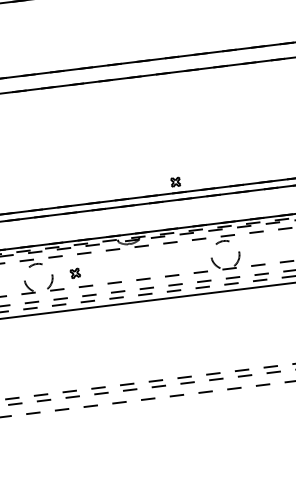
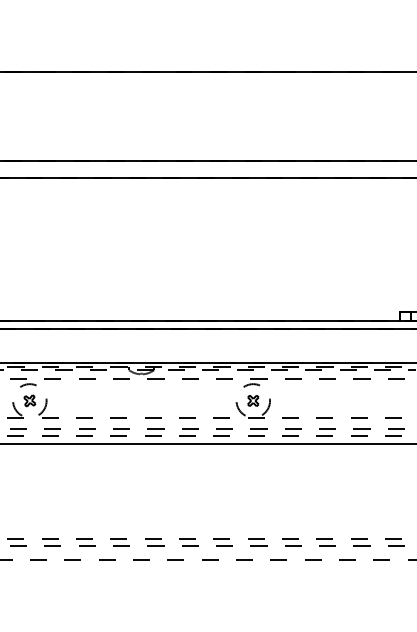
part: (175, 181) -> (253, 400), moved
part: (75, 273) -> (29, 400), moved

